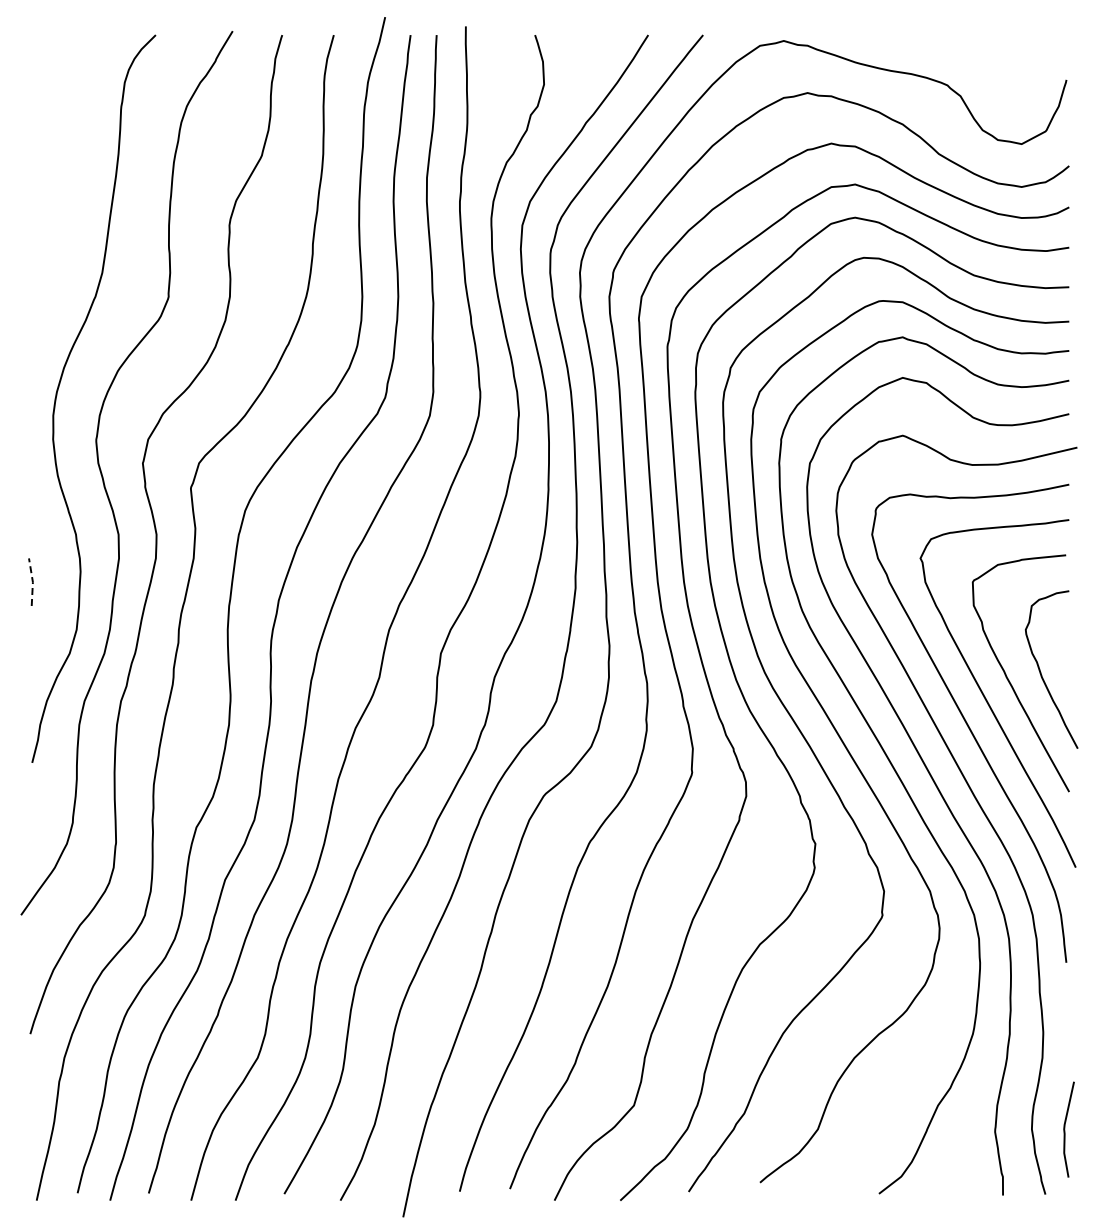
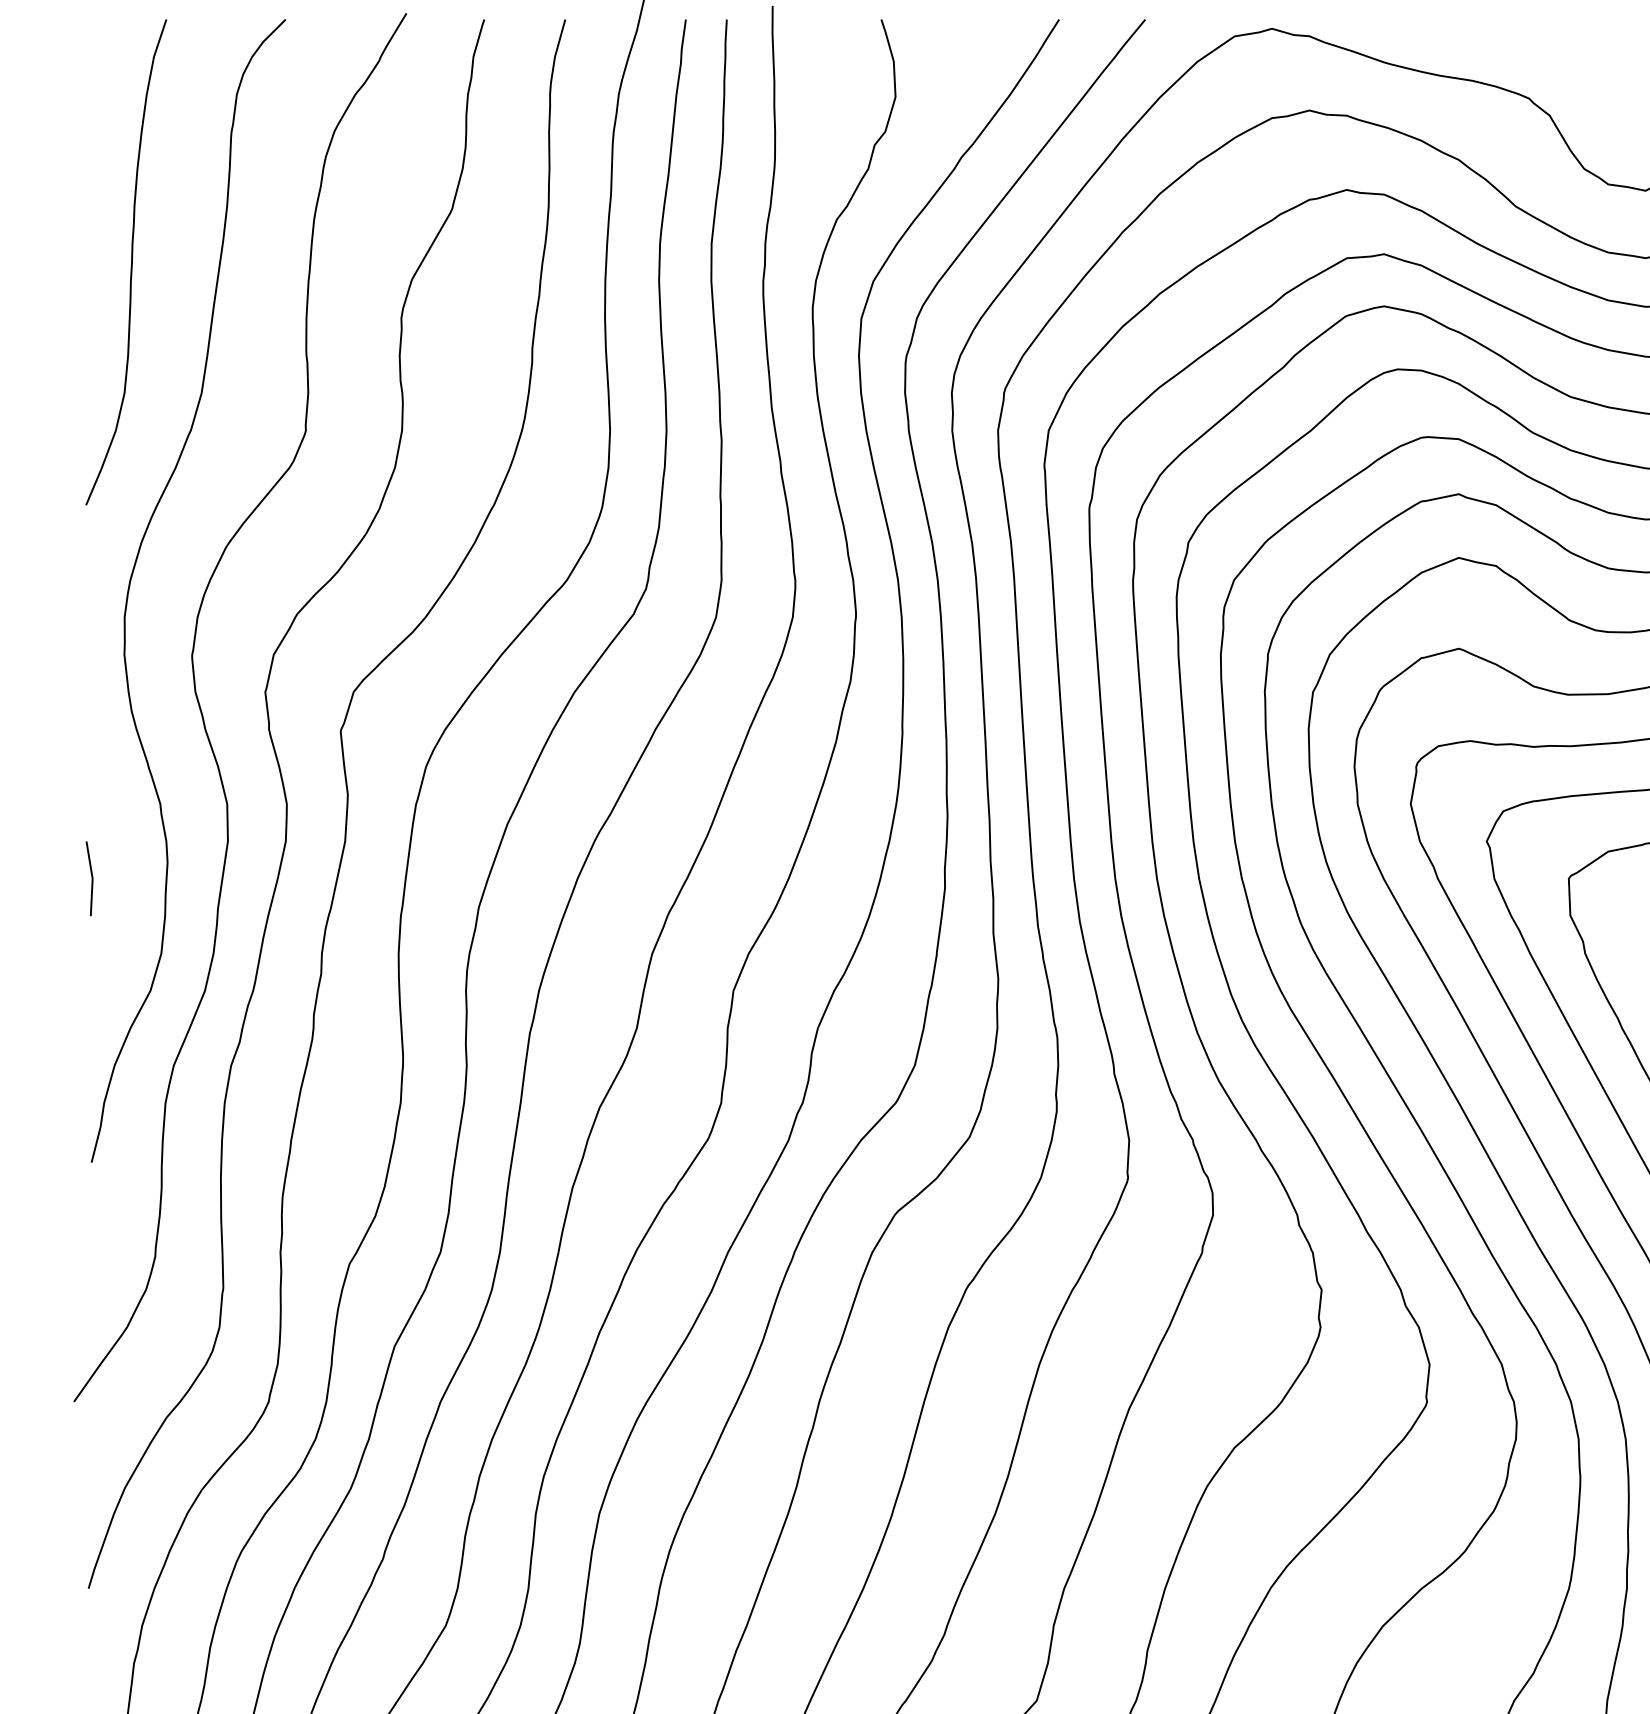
curve: (57, 189) -> (131, 262), added
line: (32, 582) -> (92, 879), dashed -> solid

